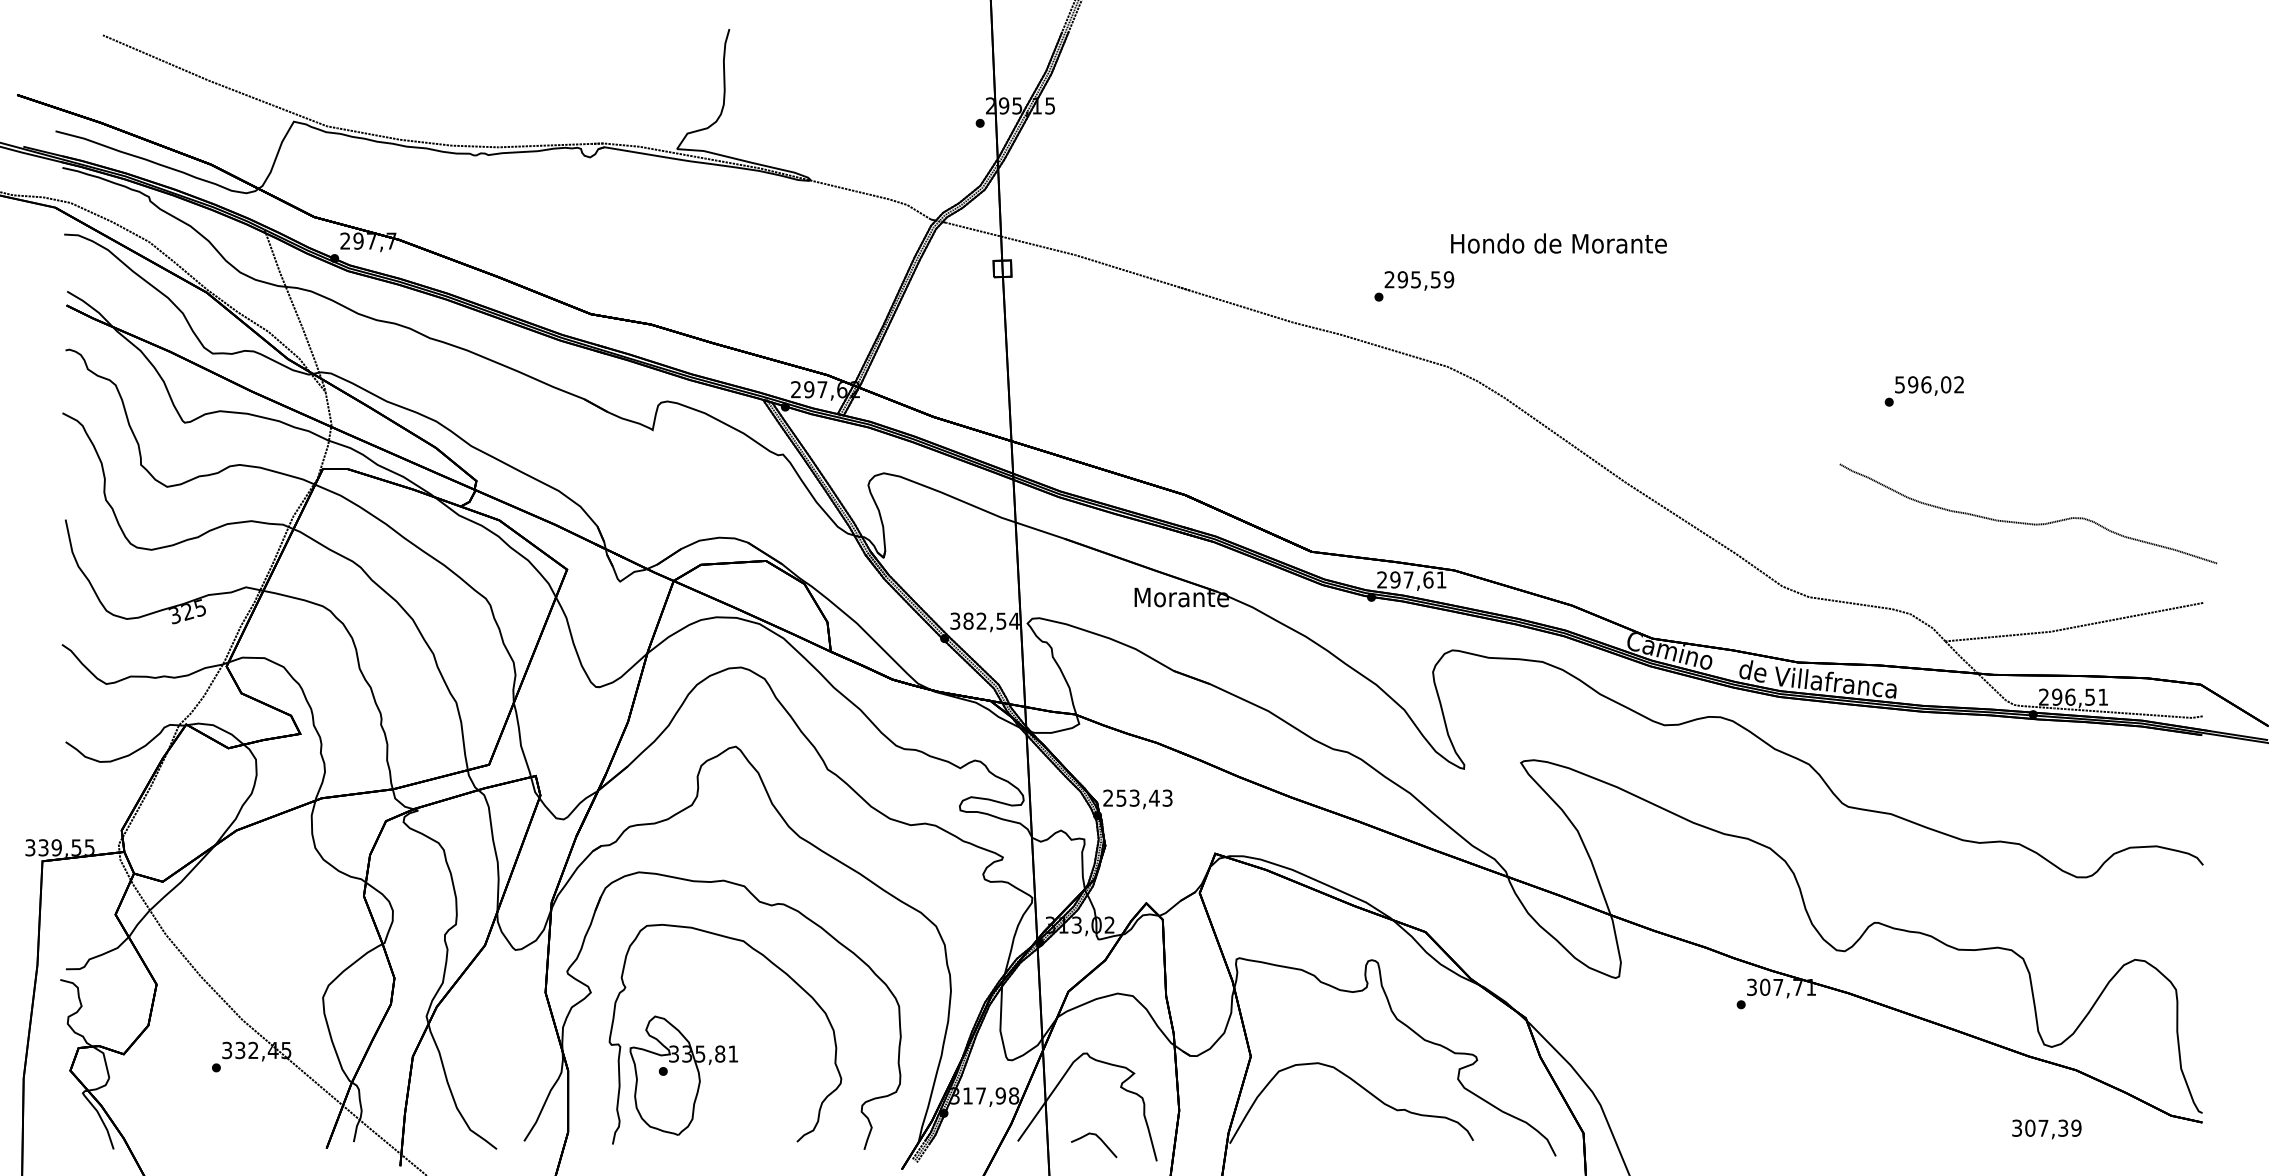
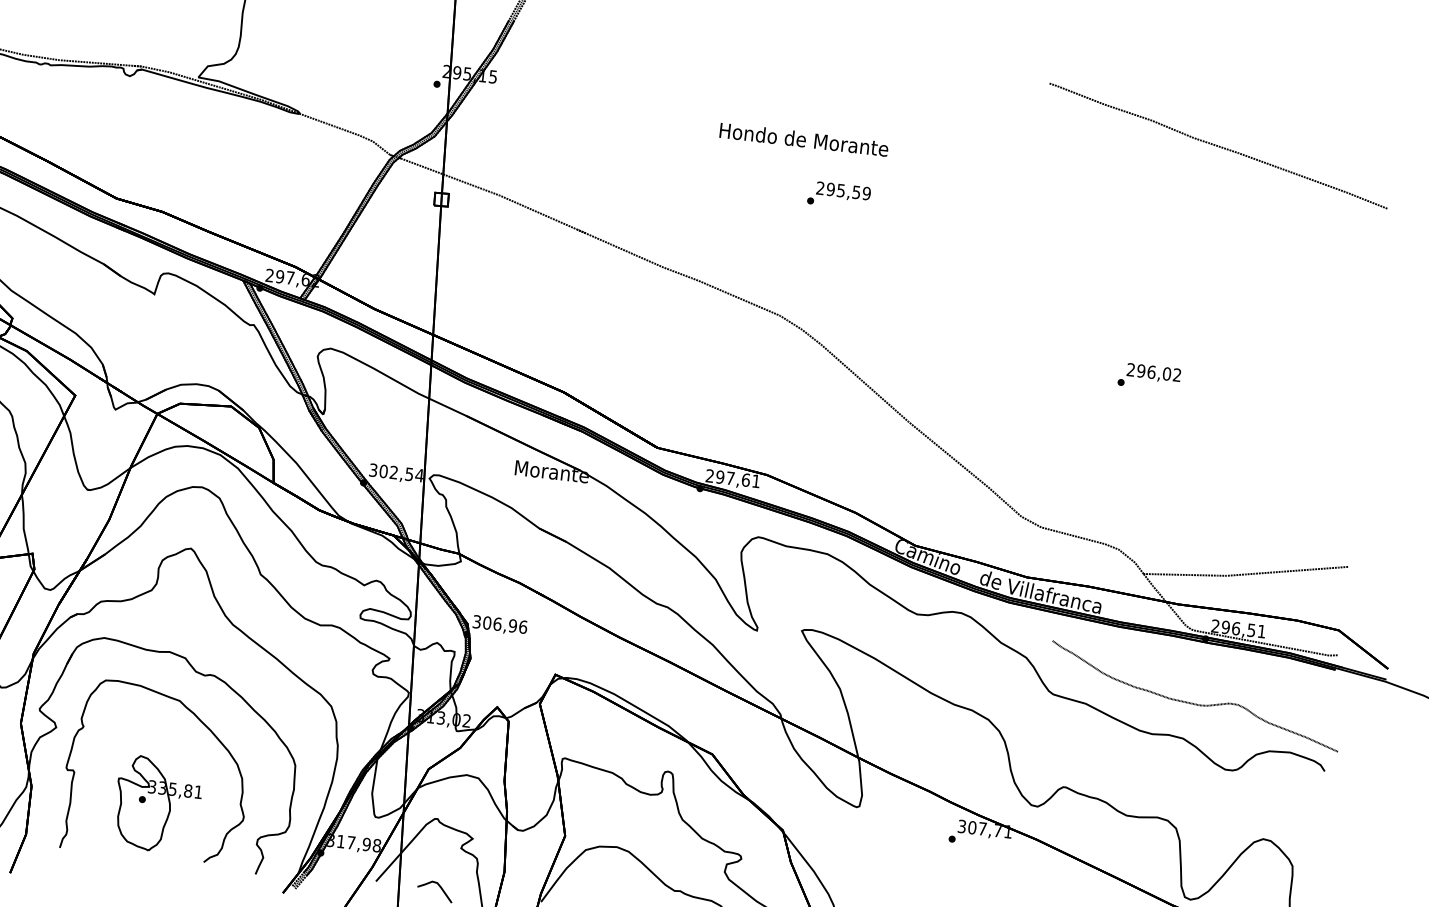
curve: (1977, 88) -> (1217, 145), added
text: (1558, 243) -> (803, 139), moved
text: (1414, 286) -> (839, 195), moved
text: (1899, 384) -> (1130, 369), 596,02 -> 296,02
curve: (2027, 522) -> (1193, 703), moved
text: (968, 621) -> (383, 471), 382,54 -> 302,54
text: (1137, 797) -> (499, 623), 253,43 -> 306,96
part: (683, 1075) -> (157, 804), moved

